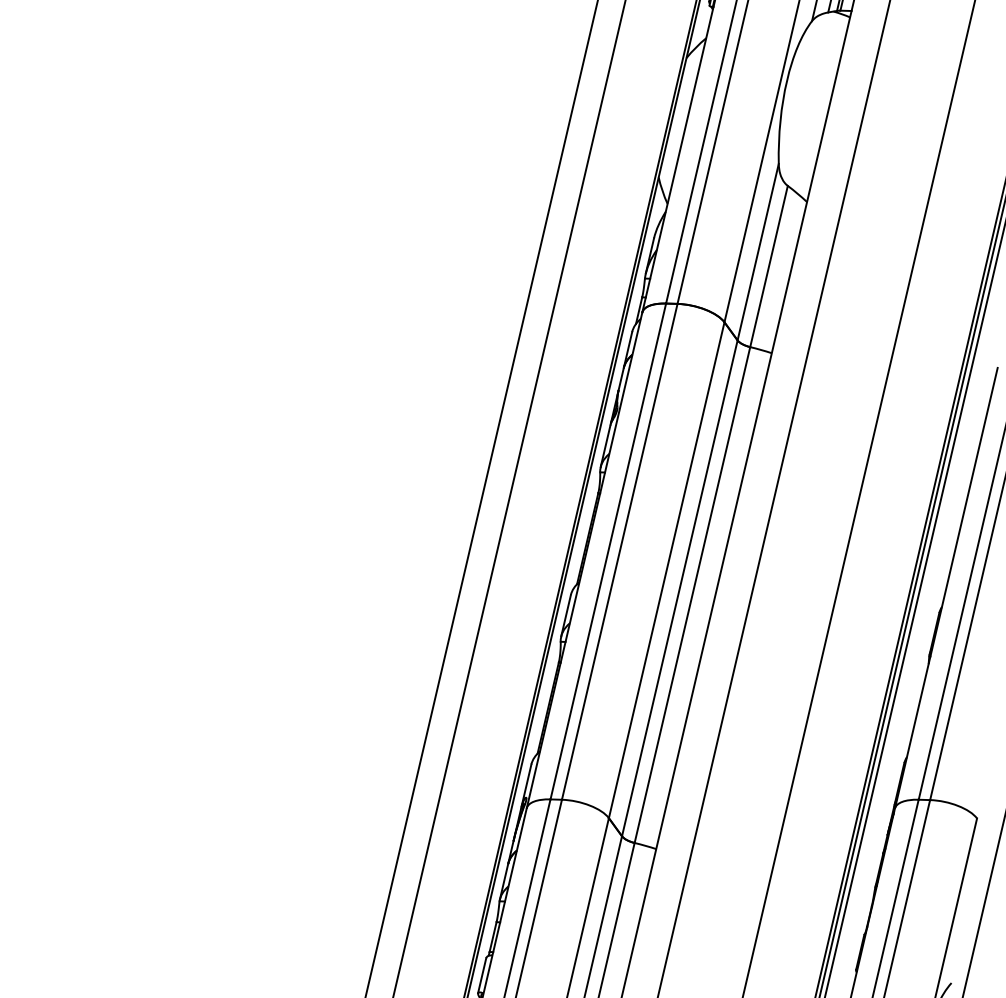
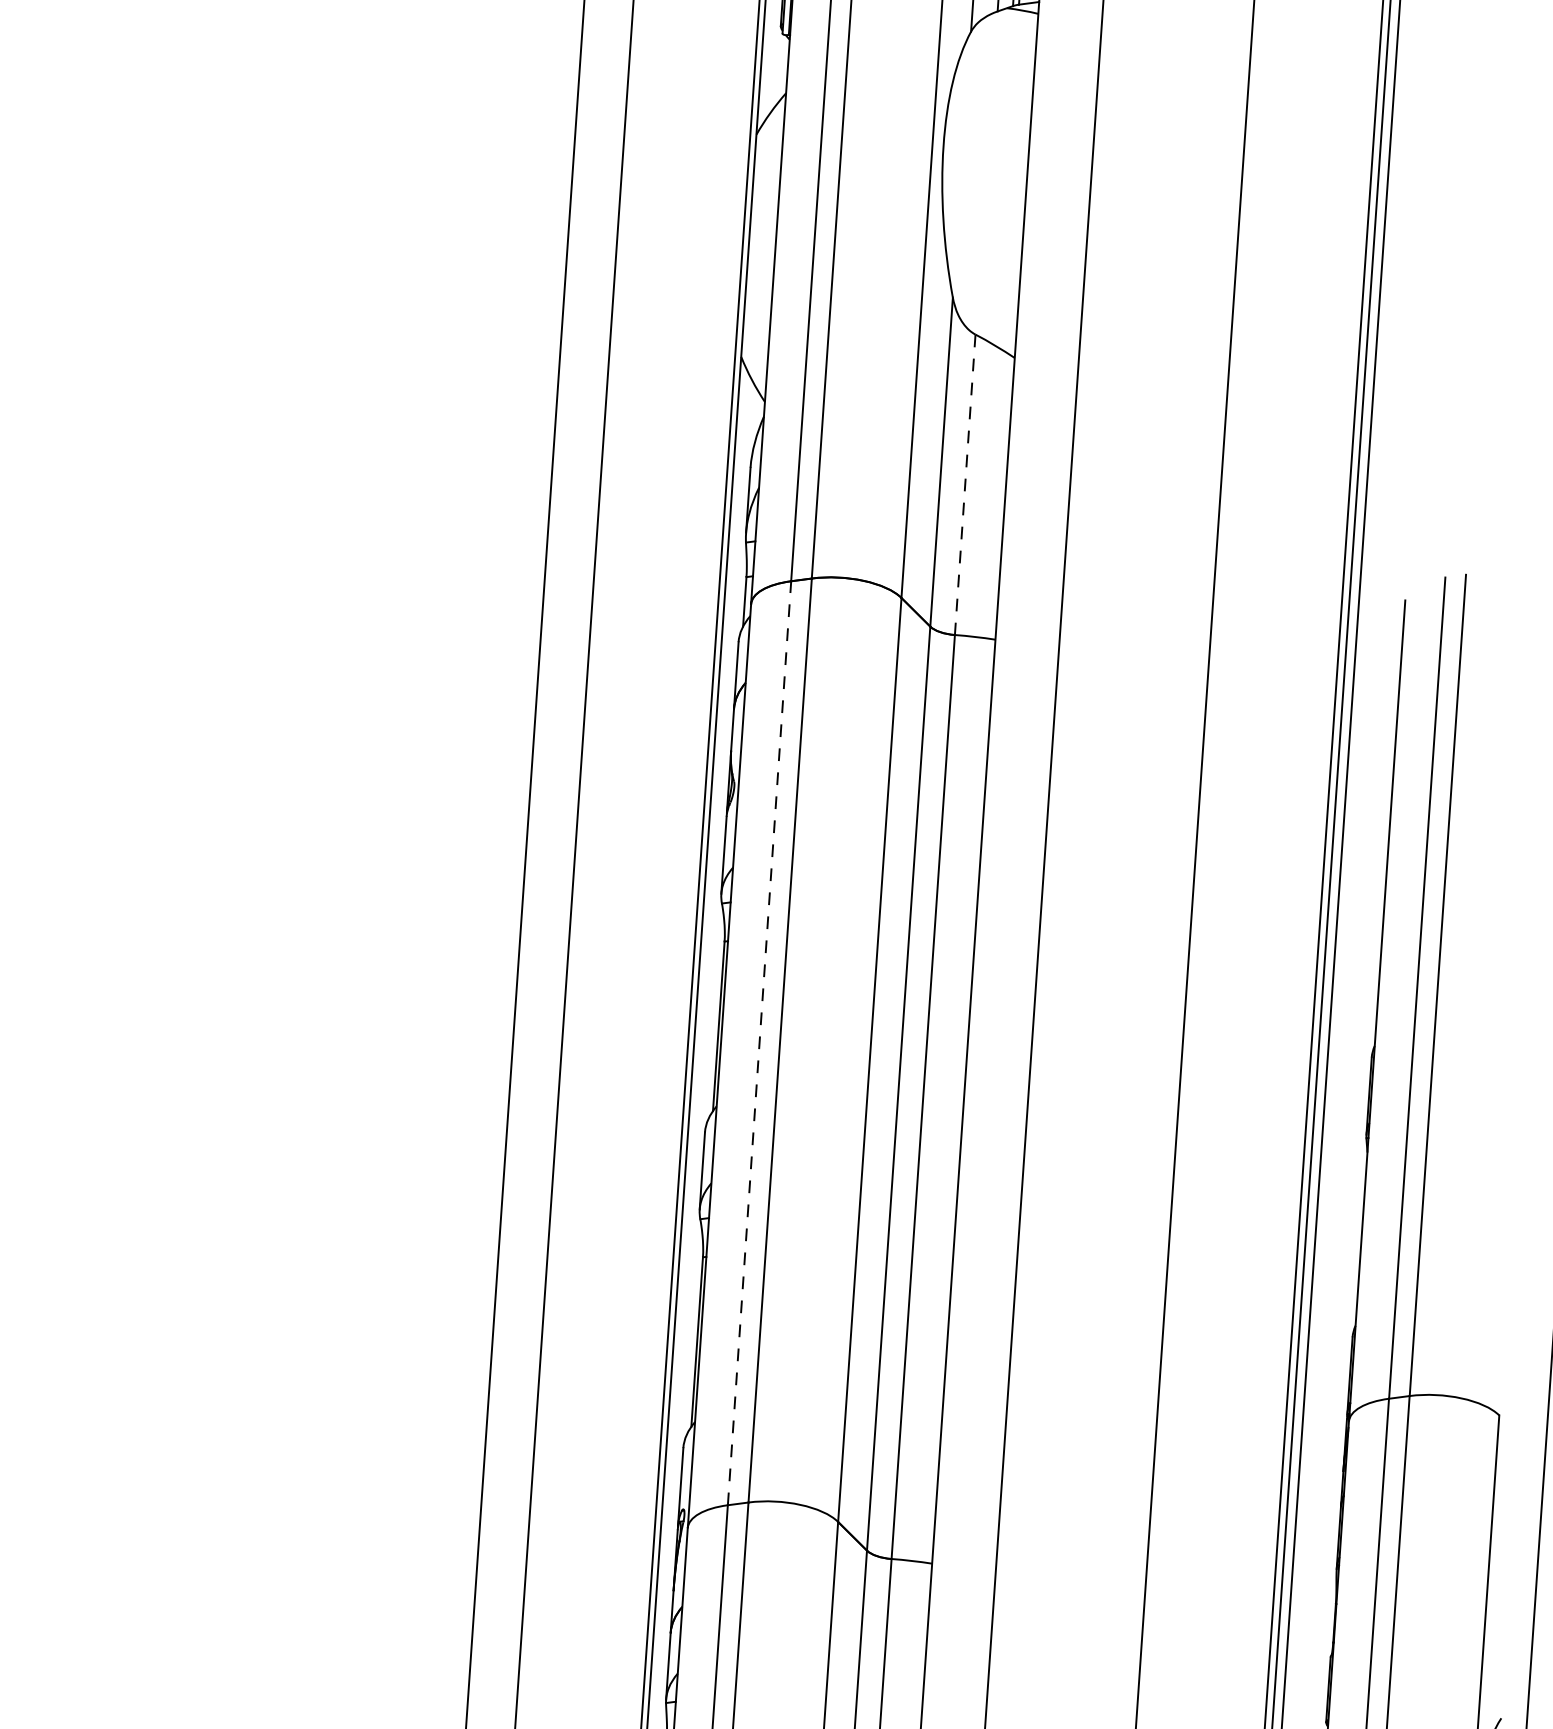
line: (769, 266) -> (966, 484), solid -> dashed
line: (608, 551) -> (759, 1043), solid -> dashed

